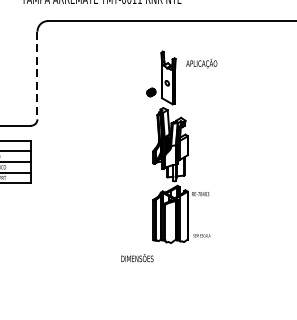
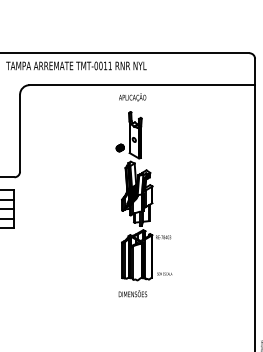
text: (201, 63) -> (132, 97), moved
line: (37, 75) -> (20, 133), dashed -> solid
text: (136, 257) -> (132, 293), moved

